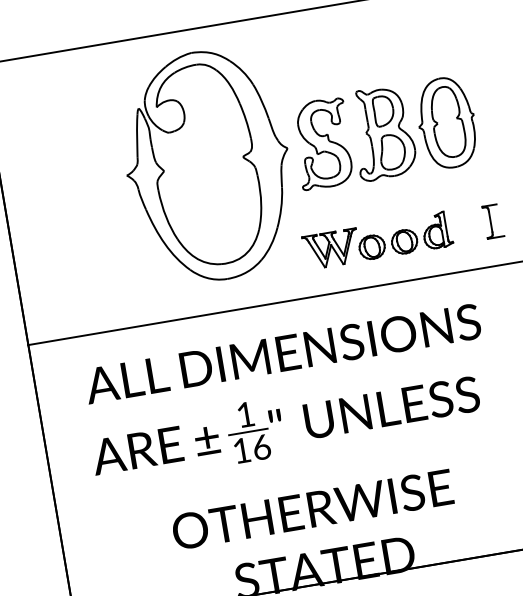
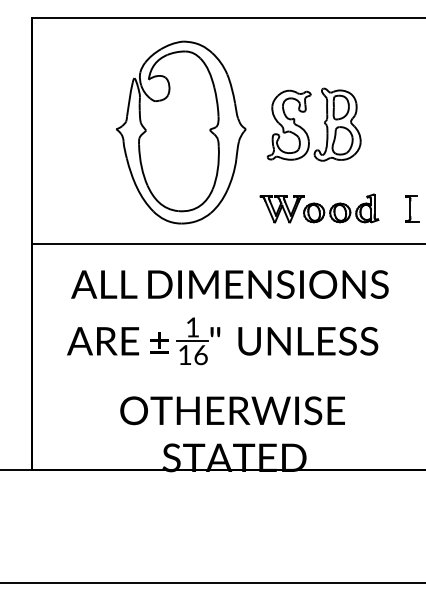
part: (445, 122) -> (388, 124), removed
part: (208, 166) -> (181, 132), moved

